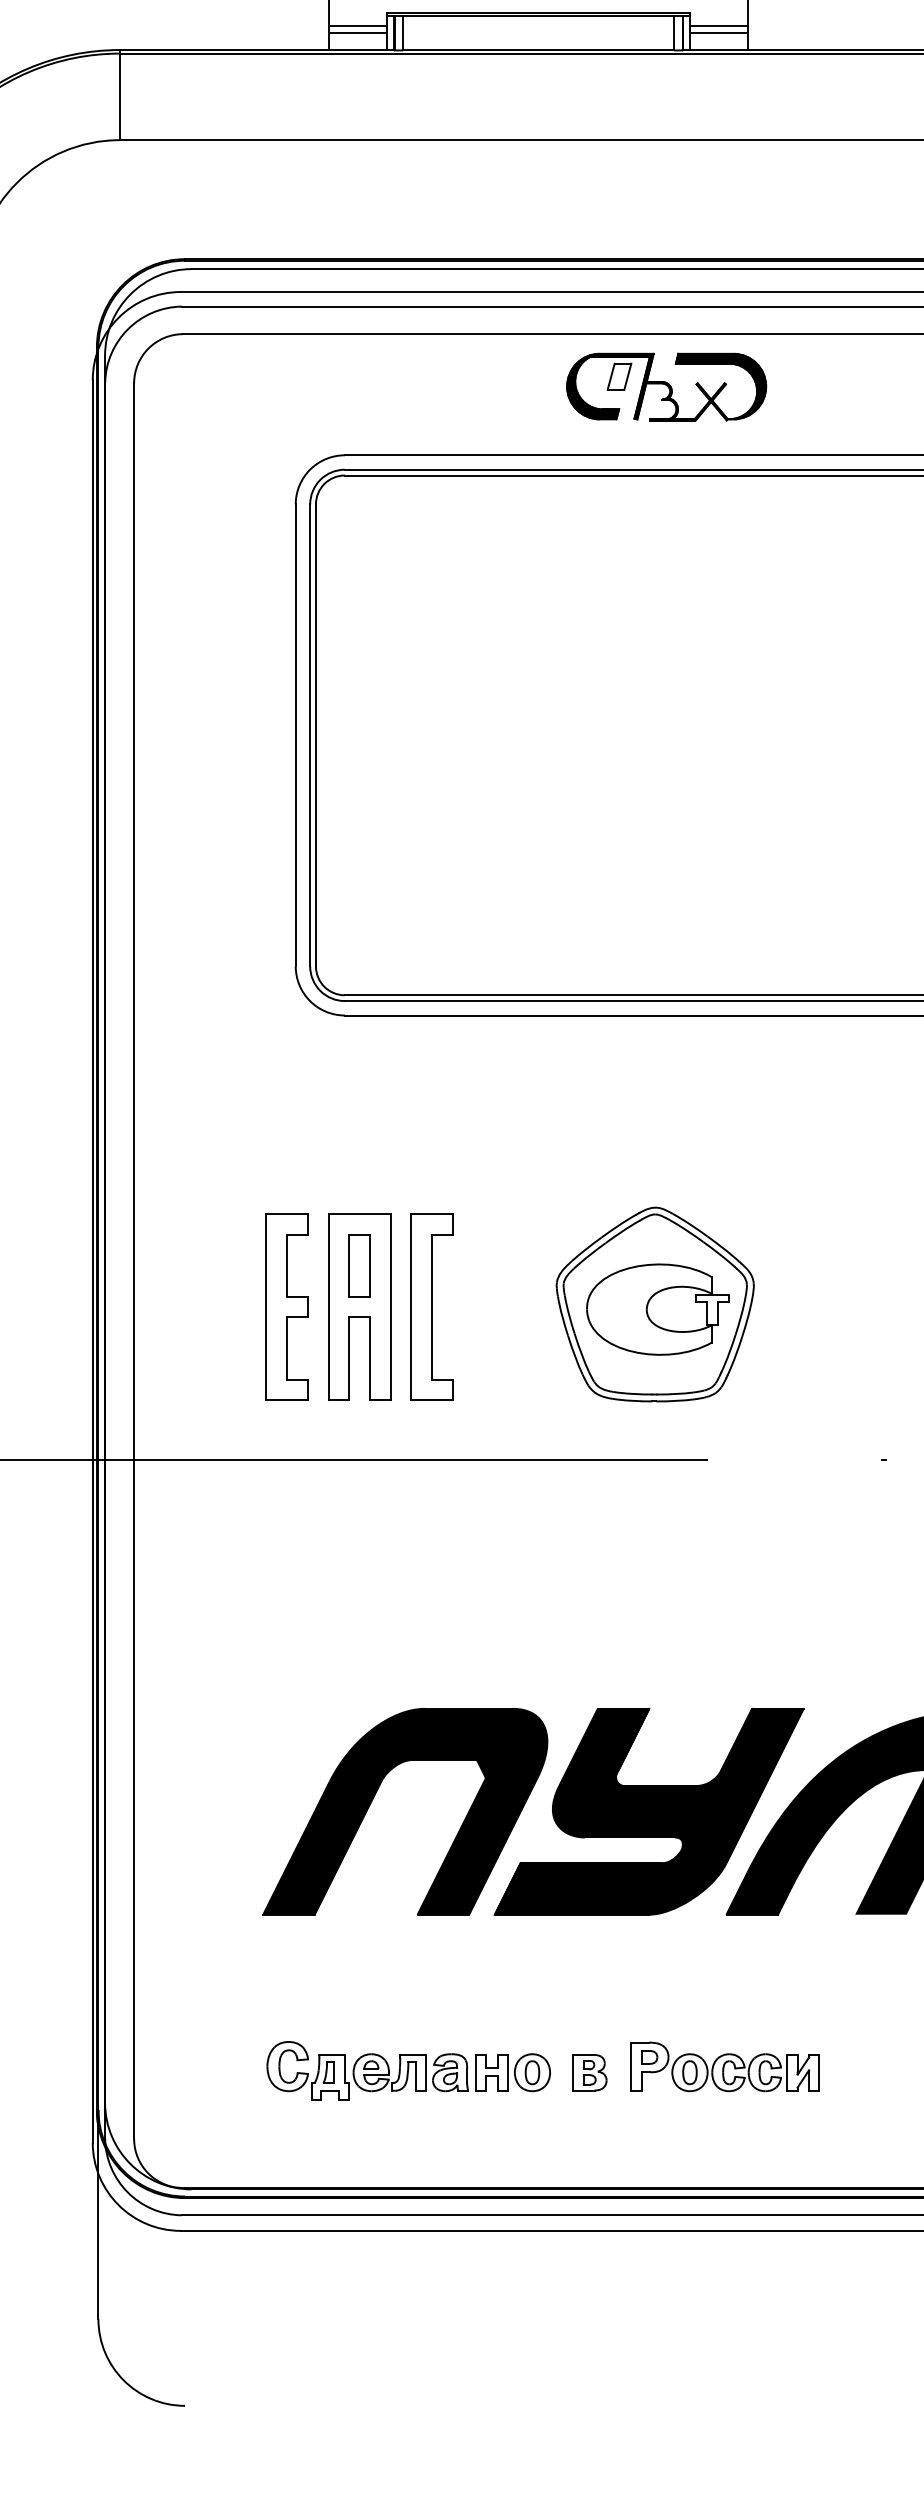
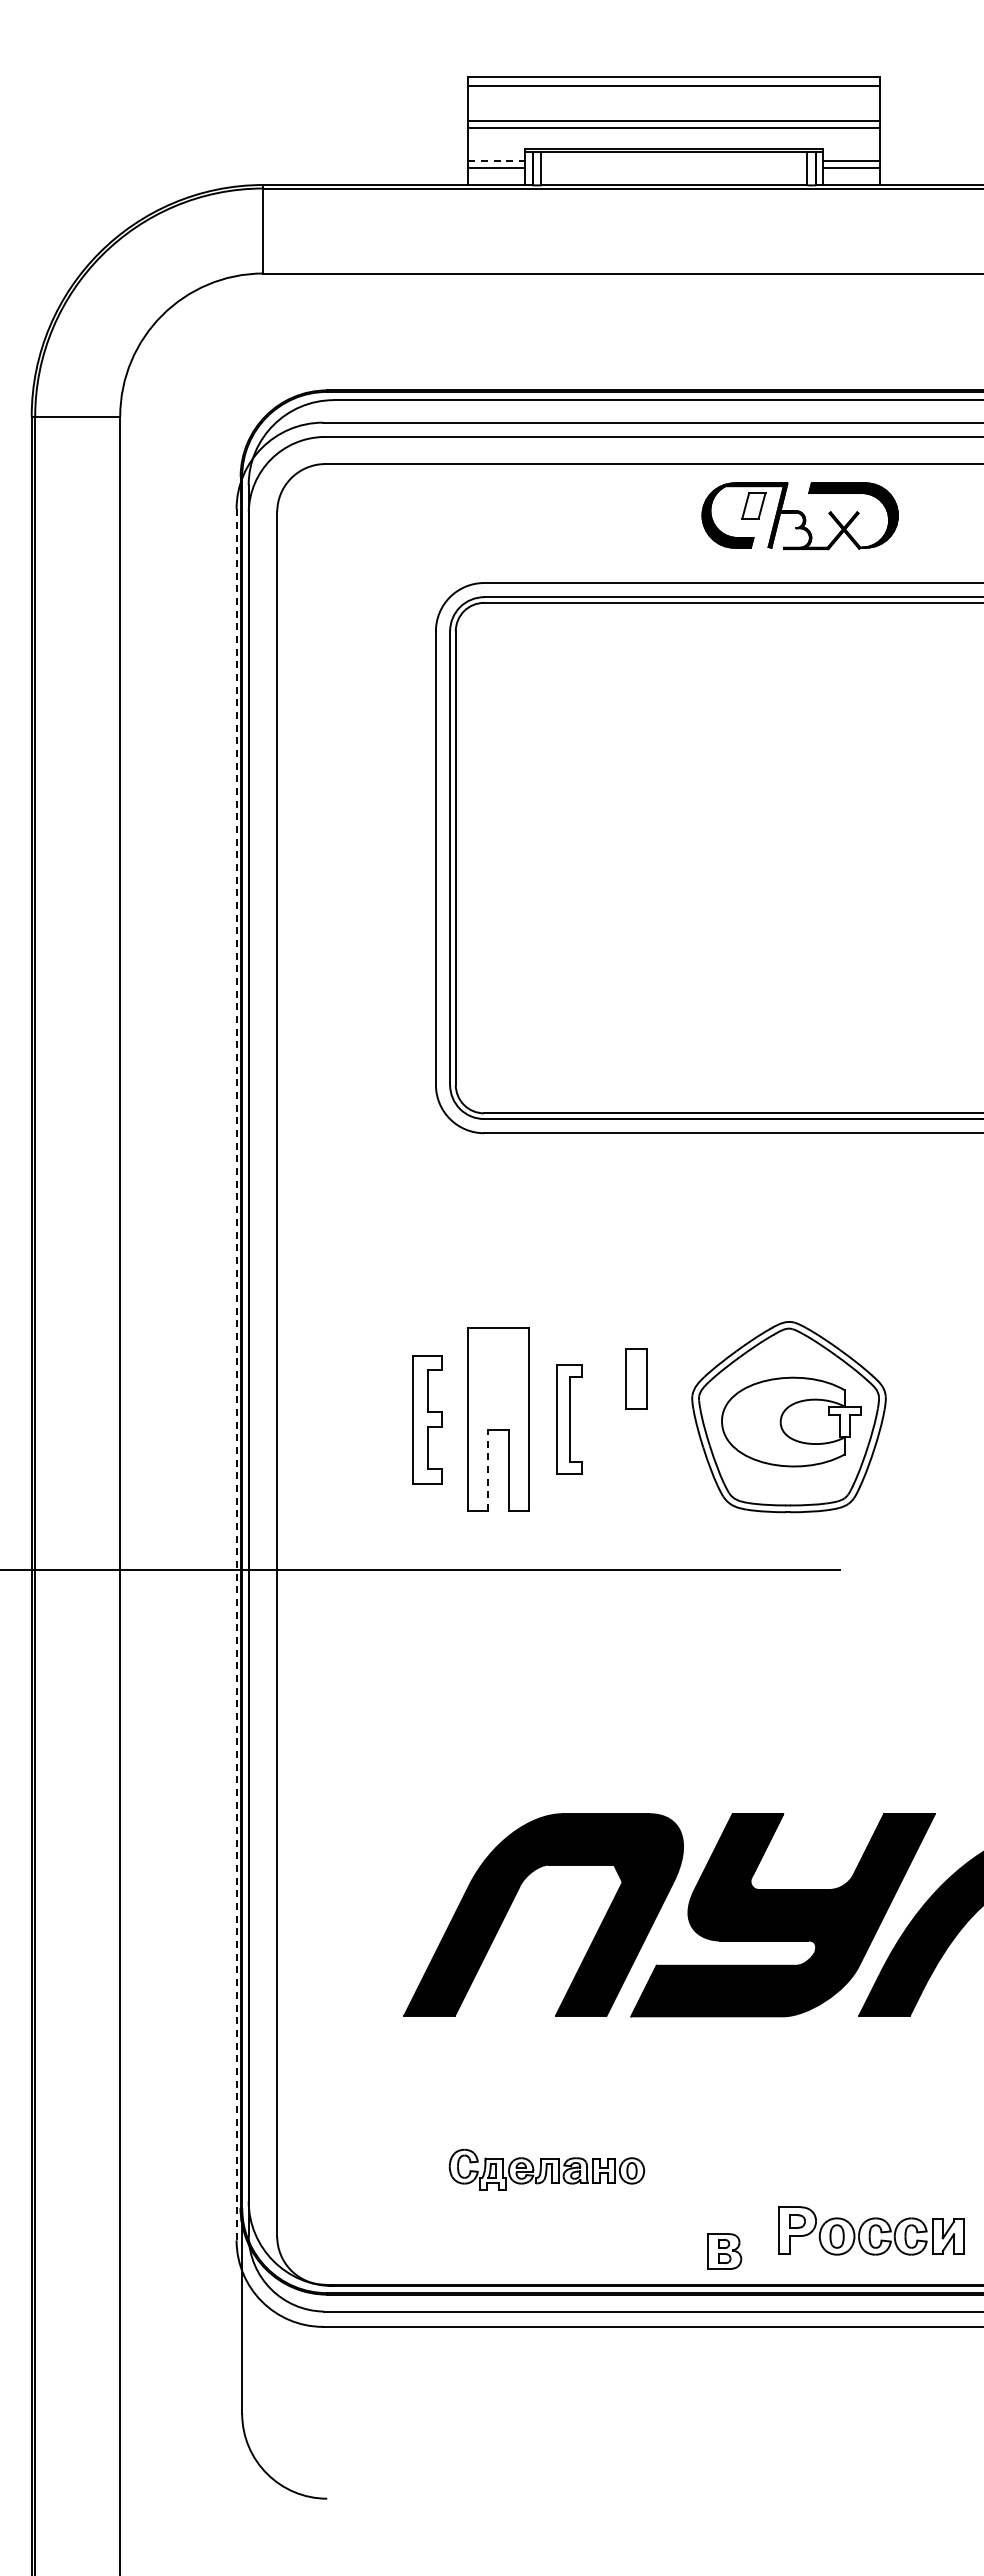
line: (358, 26) -> (497, 161), solid -> dashed
line: (92, 1261) -> (236, 1374), solid -> dashed
part: (359, 1265) -> (636, 1378), moved
part: (287, 1306) -> (427, 1419), size x0.7
part: (431, 1306) -> (569, 1419), size x0.6
line: (349, 1358) -> (488, 1470), solid -> dashed
part: (724, 2066) -> (871, 2230), moved
part: (408, 2070) -> (546, 2169), size x0.7
part: (589, 2072) -> (724, 2251), moved

